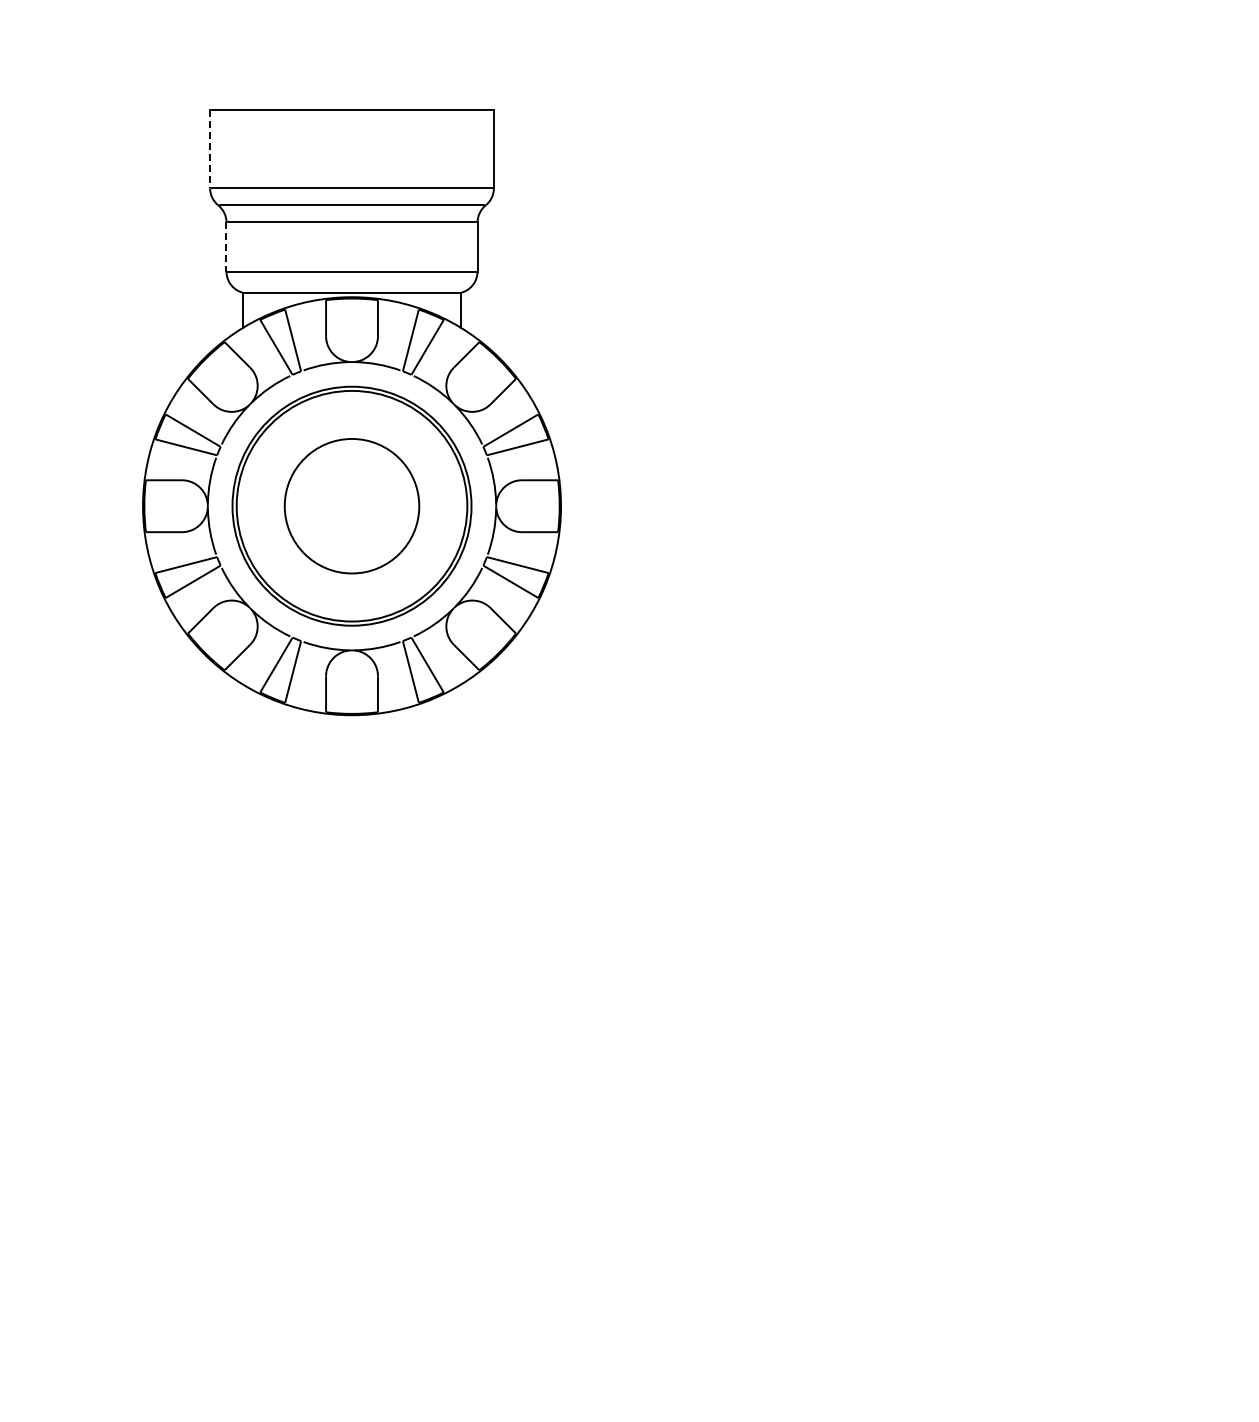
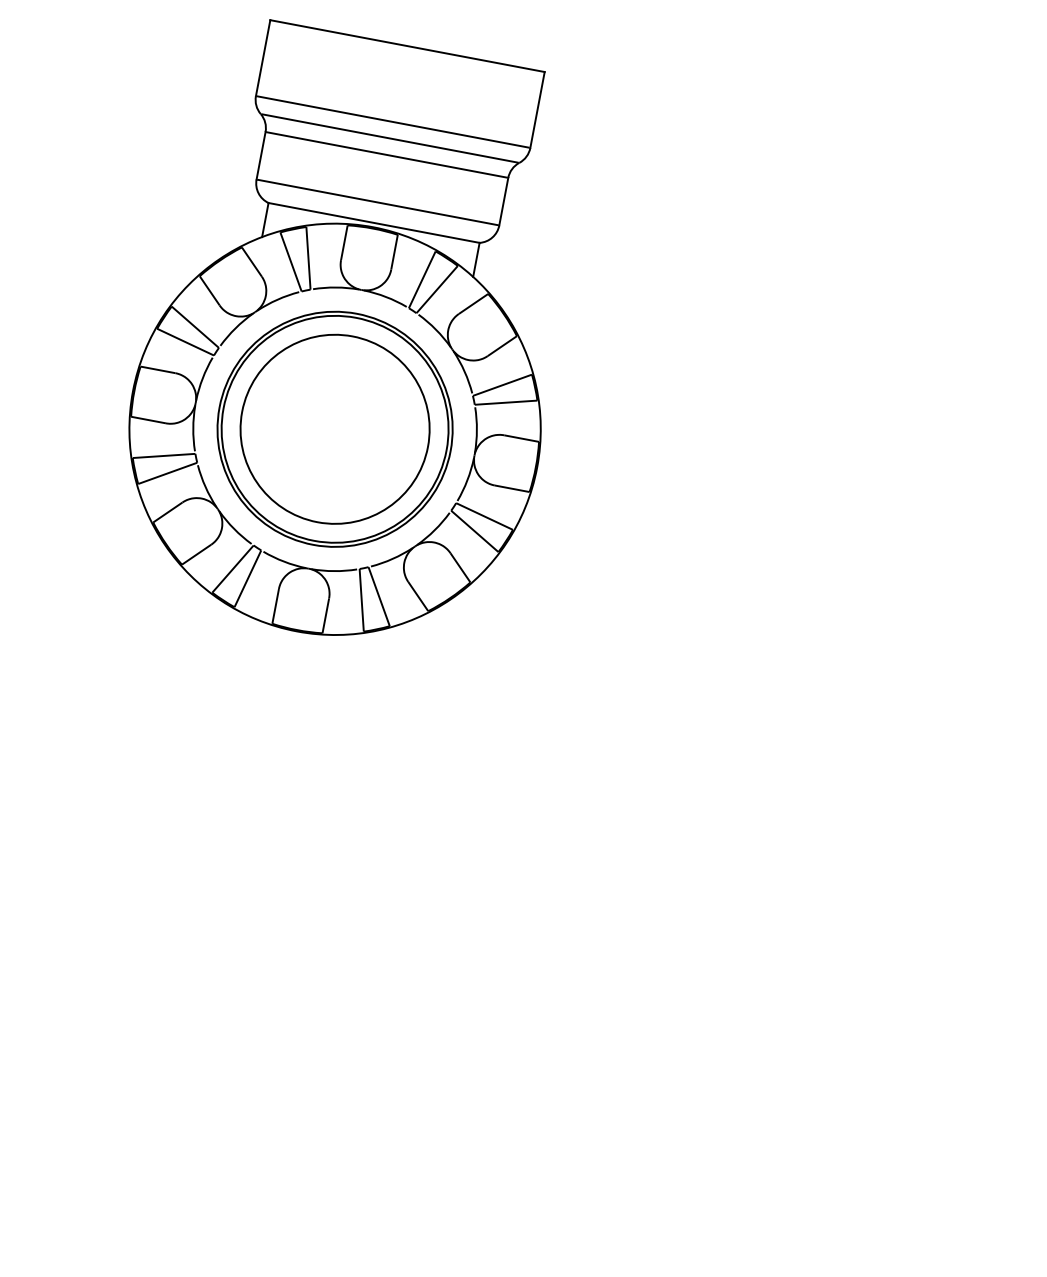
line: (210, 149) -> (263, 58), dashed -> solid
line: (226, 247) -> (261, 156), dashed -> solid
circle: (351, 506) -> (334, 429), size x1.43

